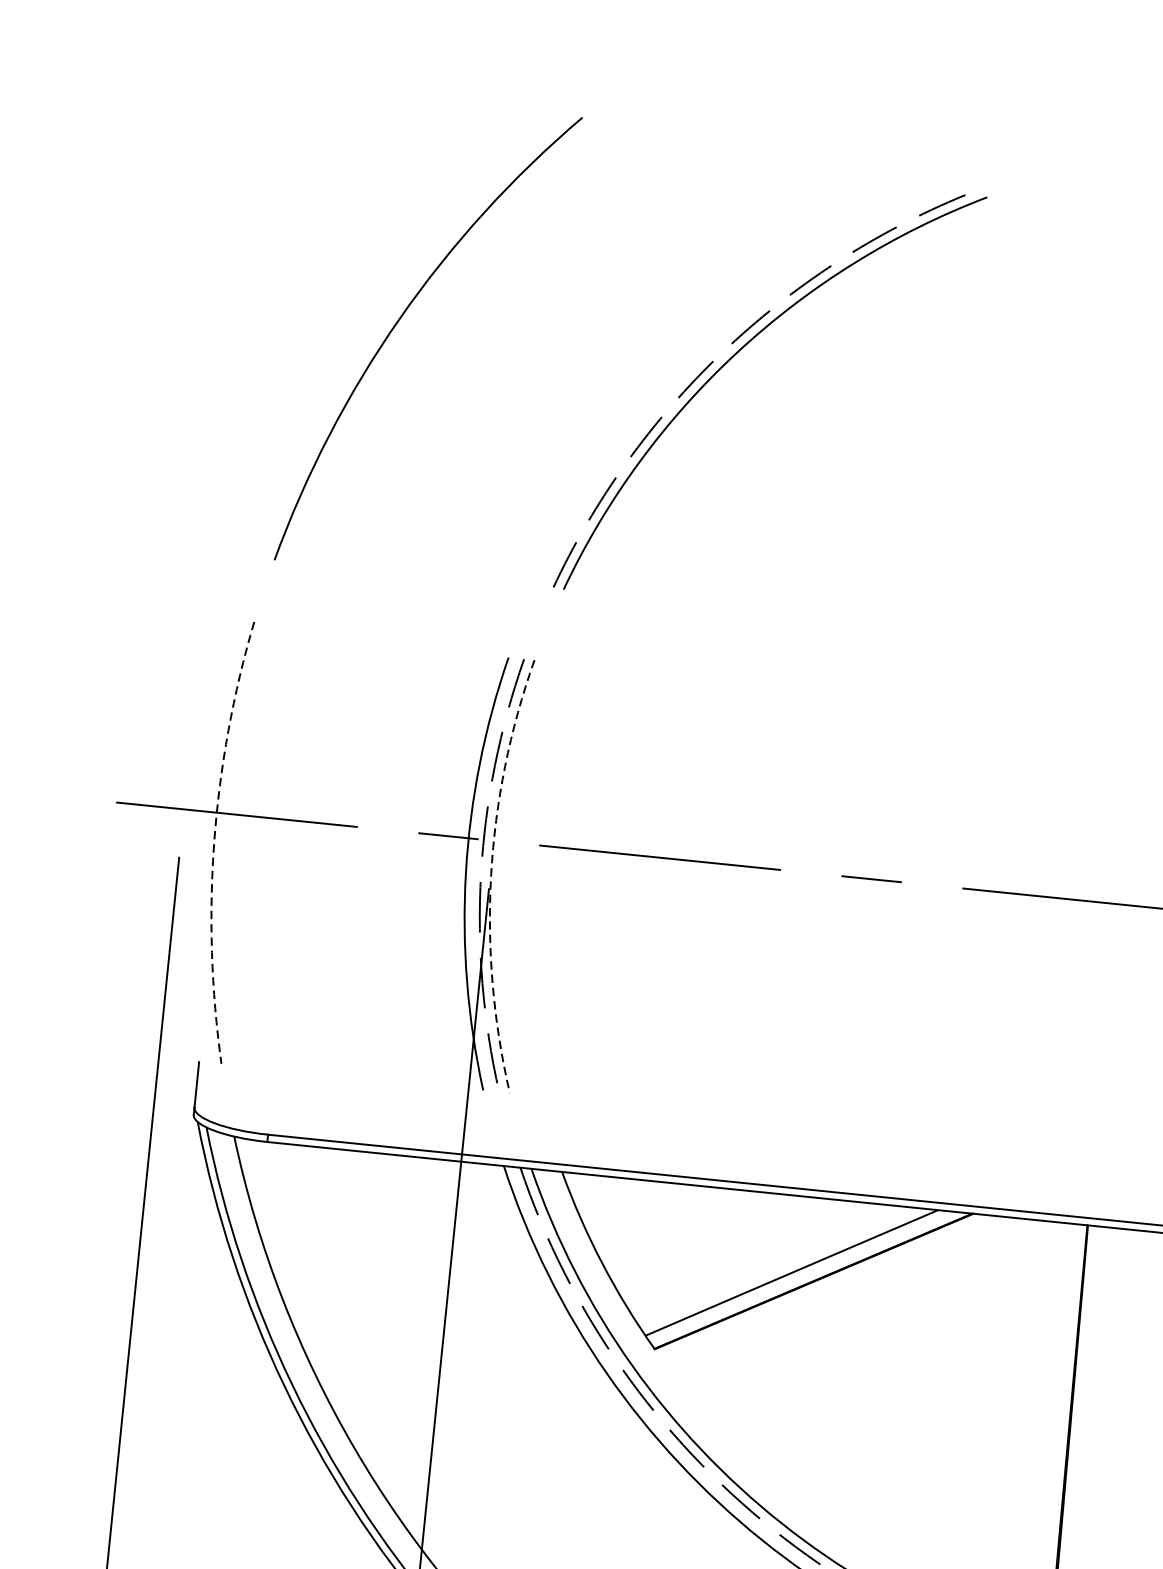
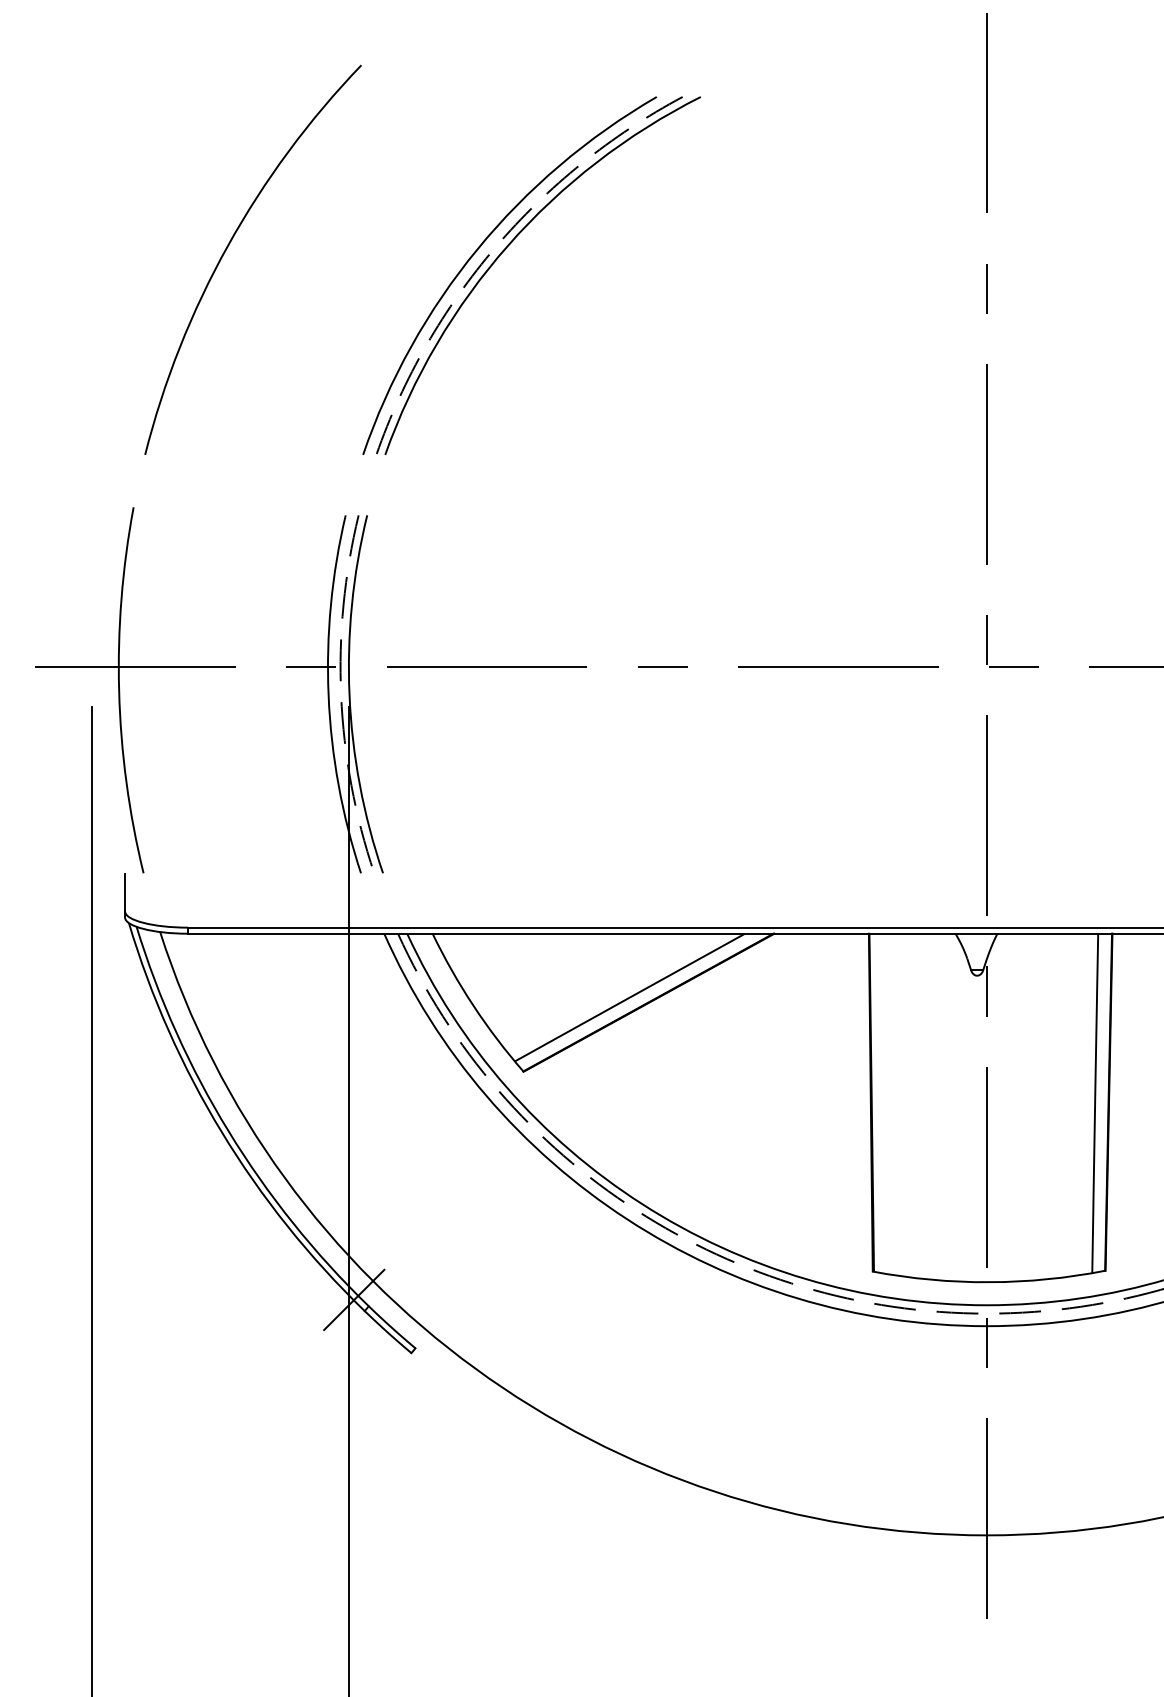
arc: (699, 356) -> (477, 251), added
arc: (214, 840) -> (119, 690), dashed -> solid
arc: (491, 874) -> (349, 695), dashed -> solid

